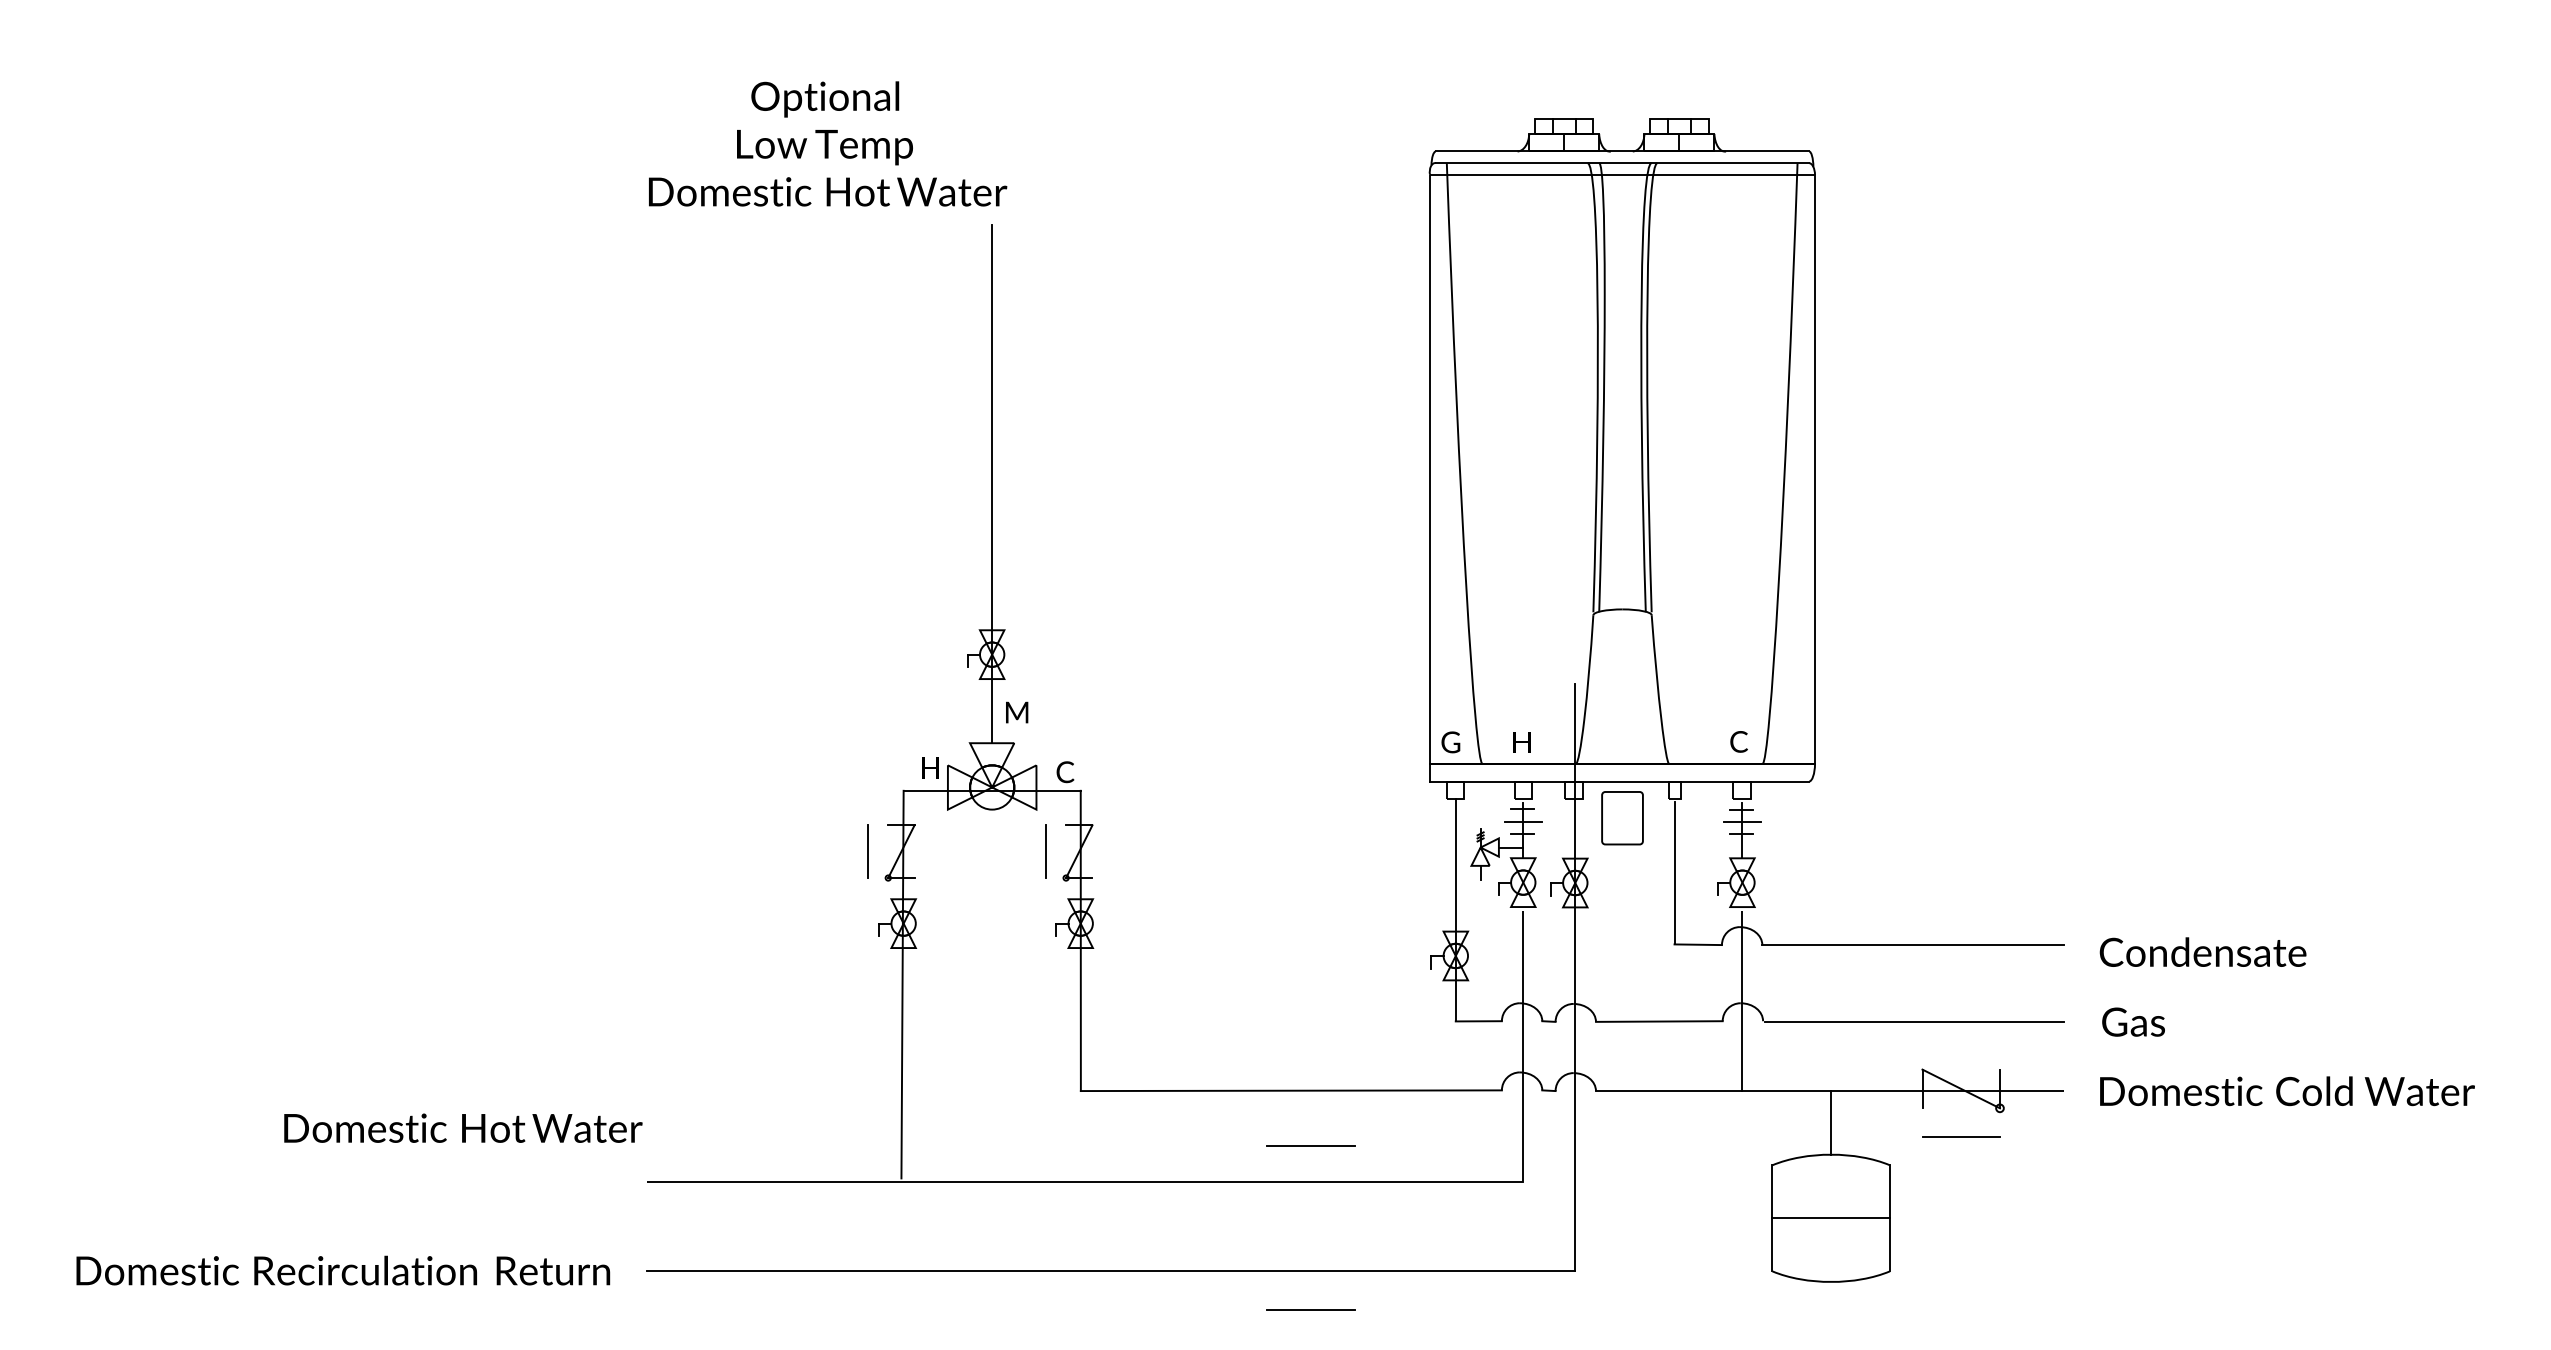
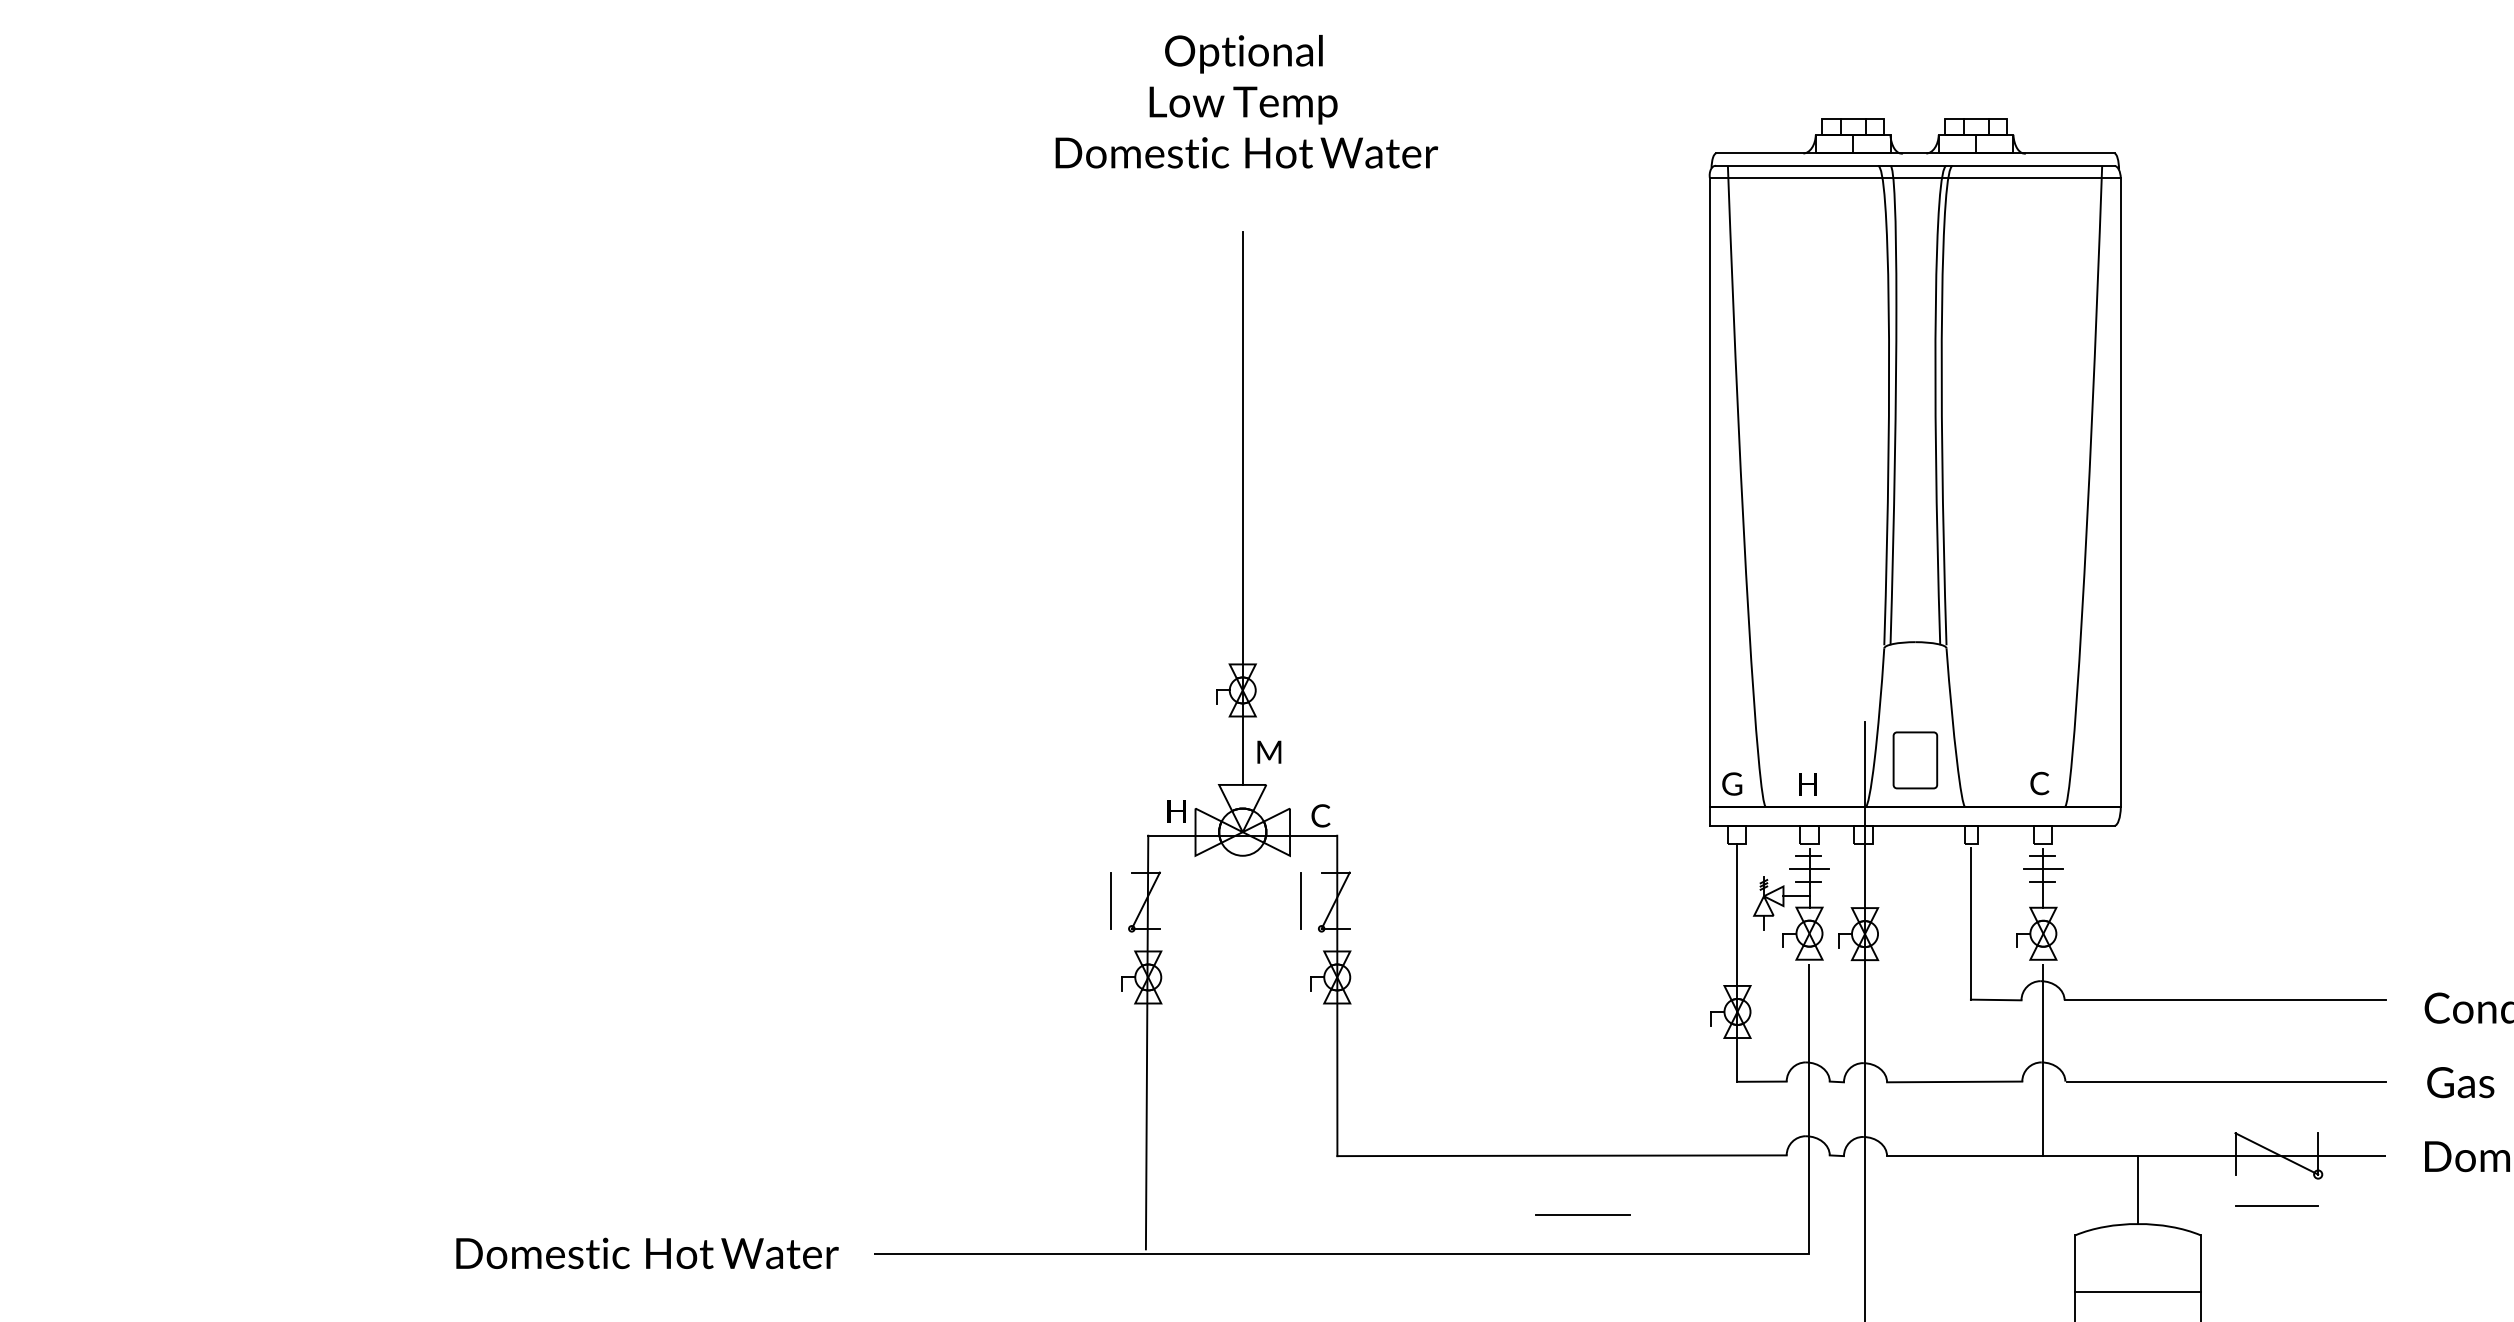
text: (828, 143) -> (1247, 101), moved
part: (1622, 818) -> (1915, 760), moved
text: (463, 1127) -> (647, 1252), moved

